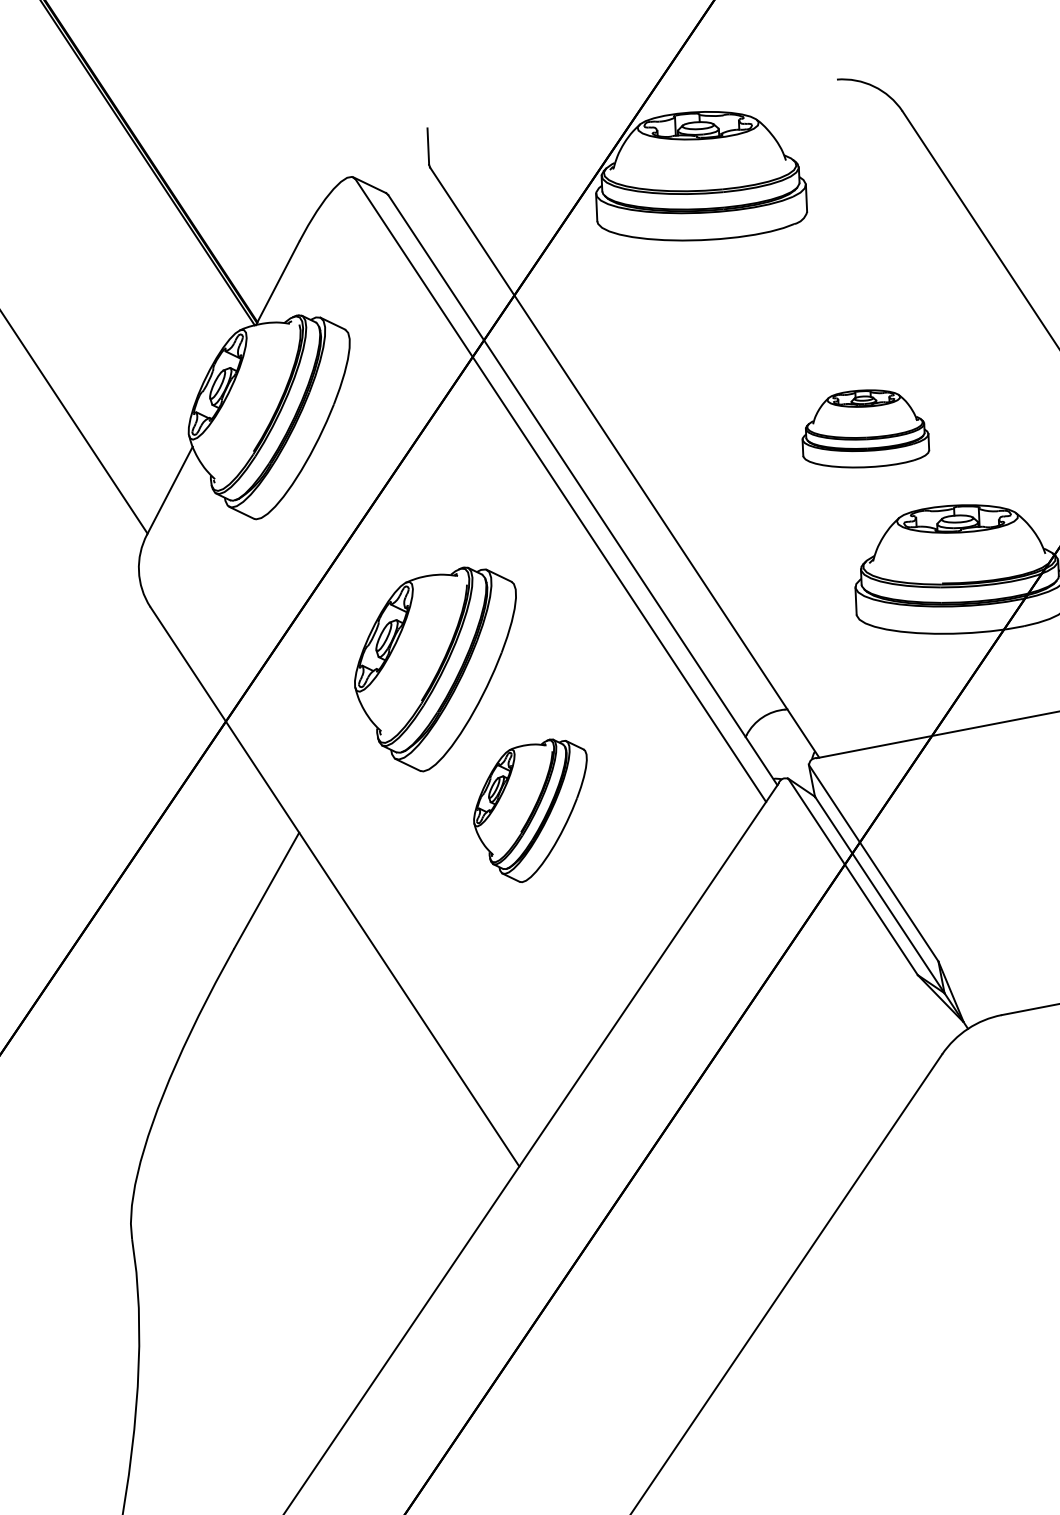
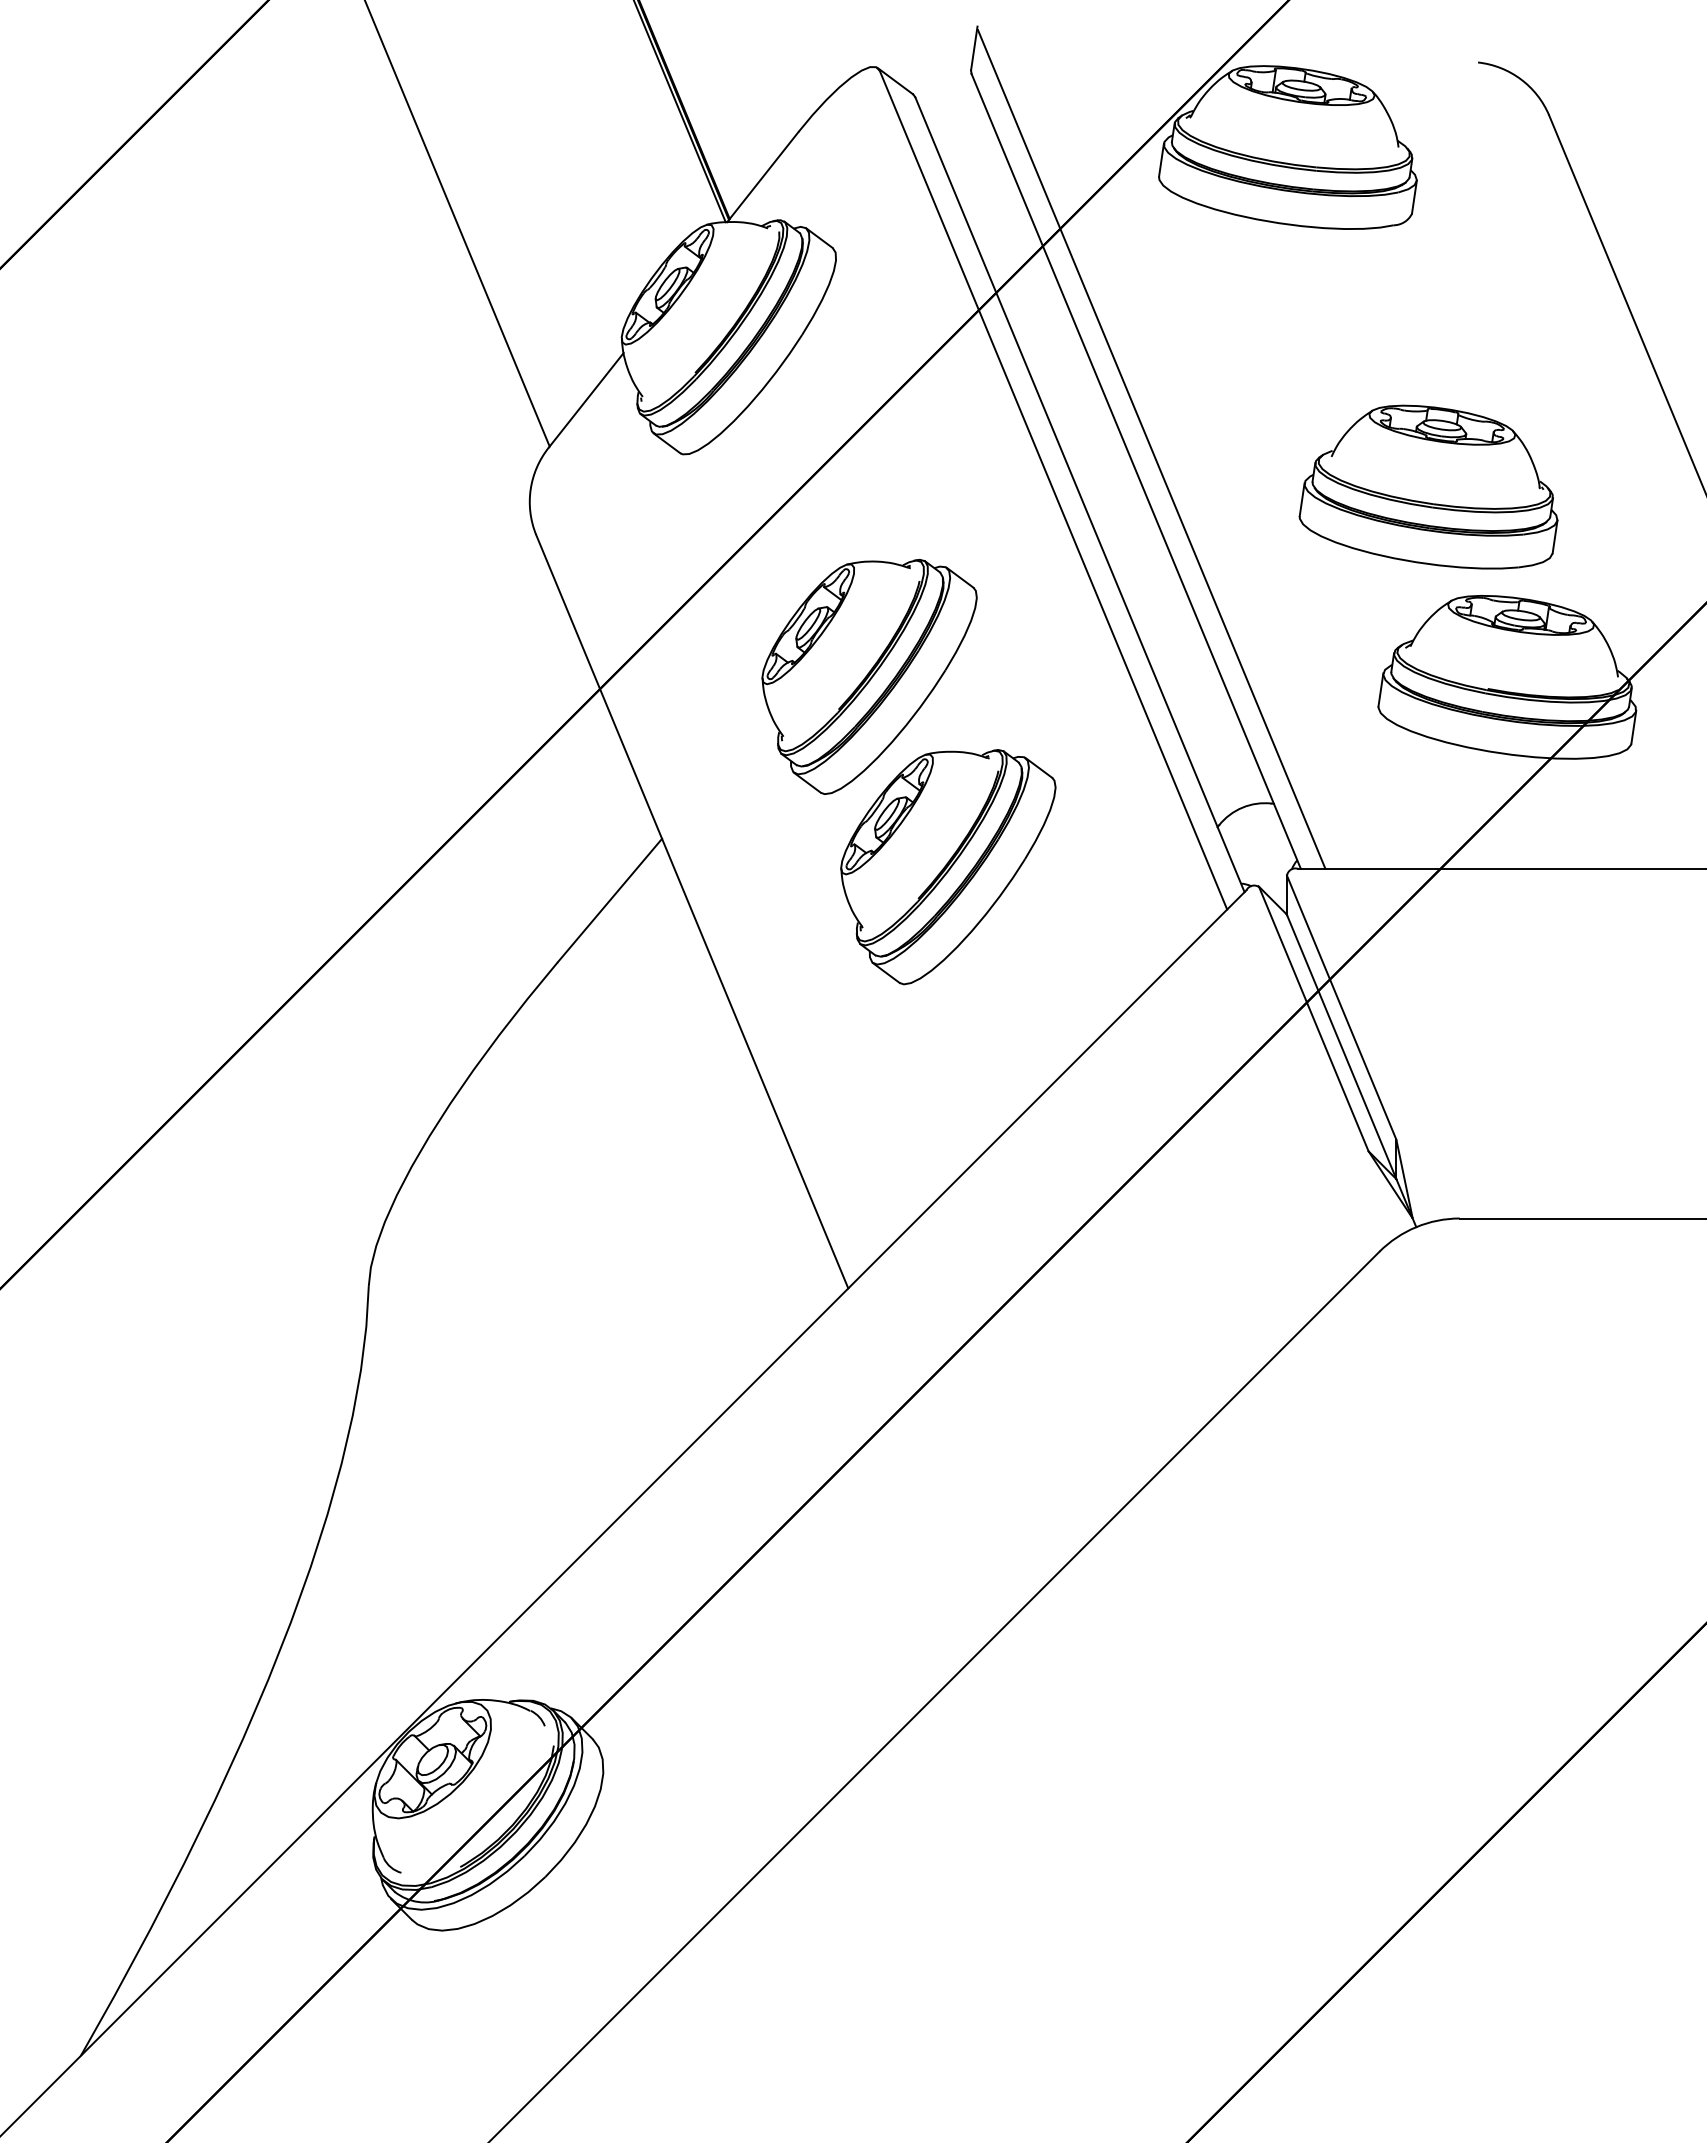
part: (862, 429) -> (1428, 486), size x1.67
line: (633, 442) -> (1151, 449), added
part: (534, 811) -> (948, 867), size x1.43

